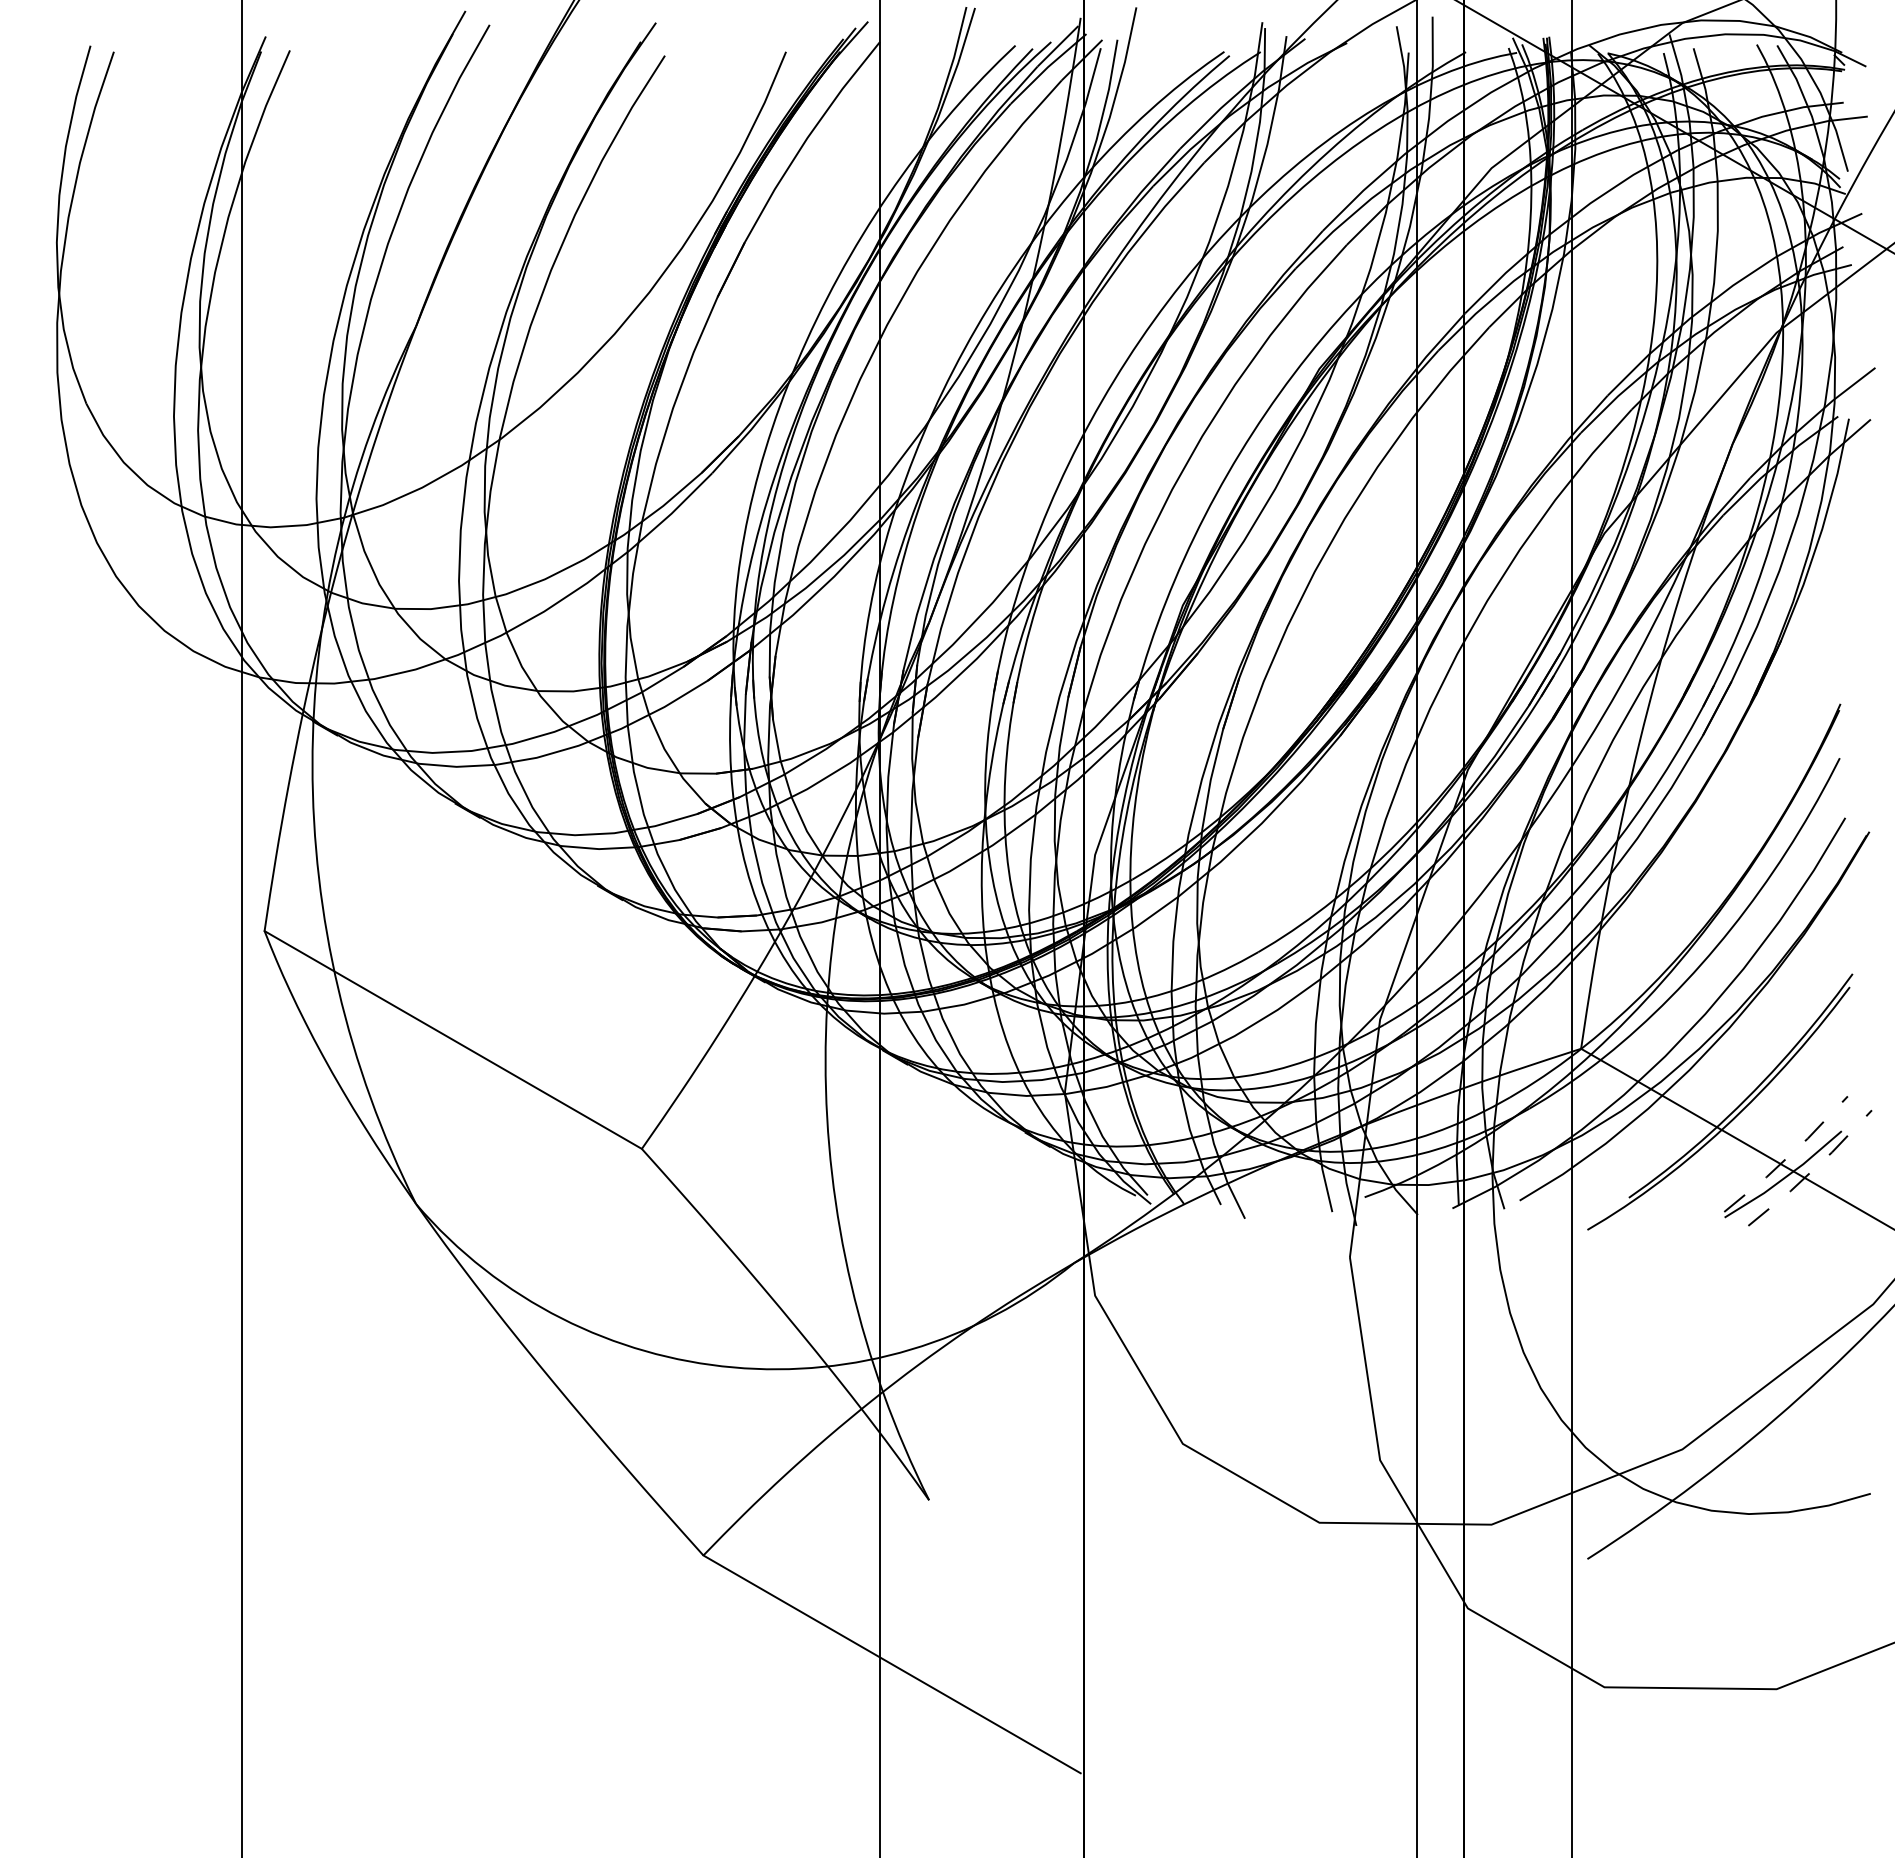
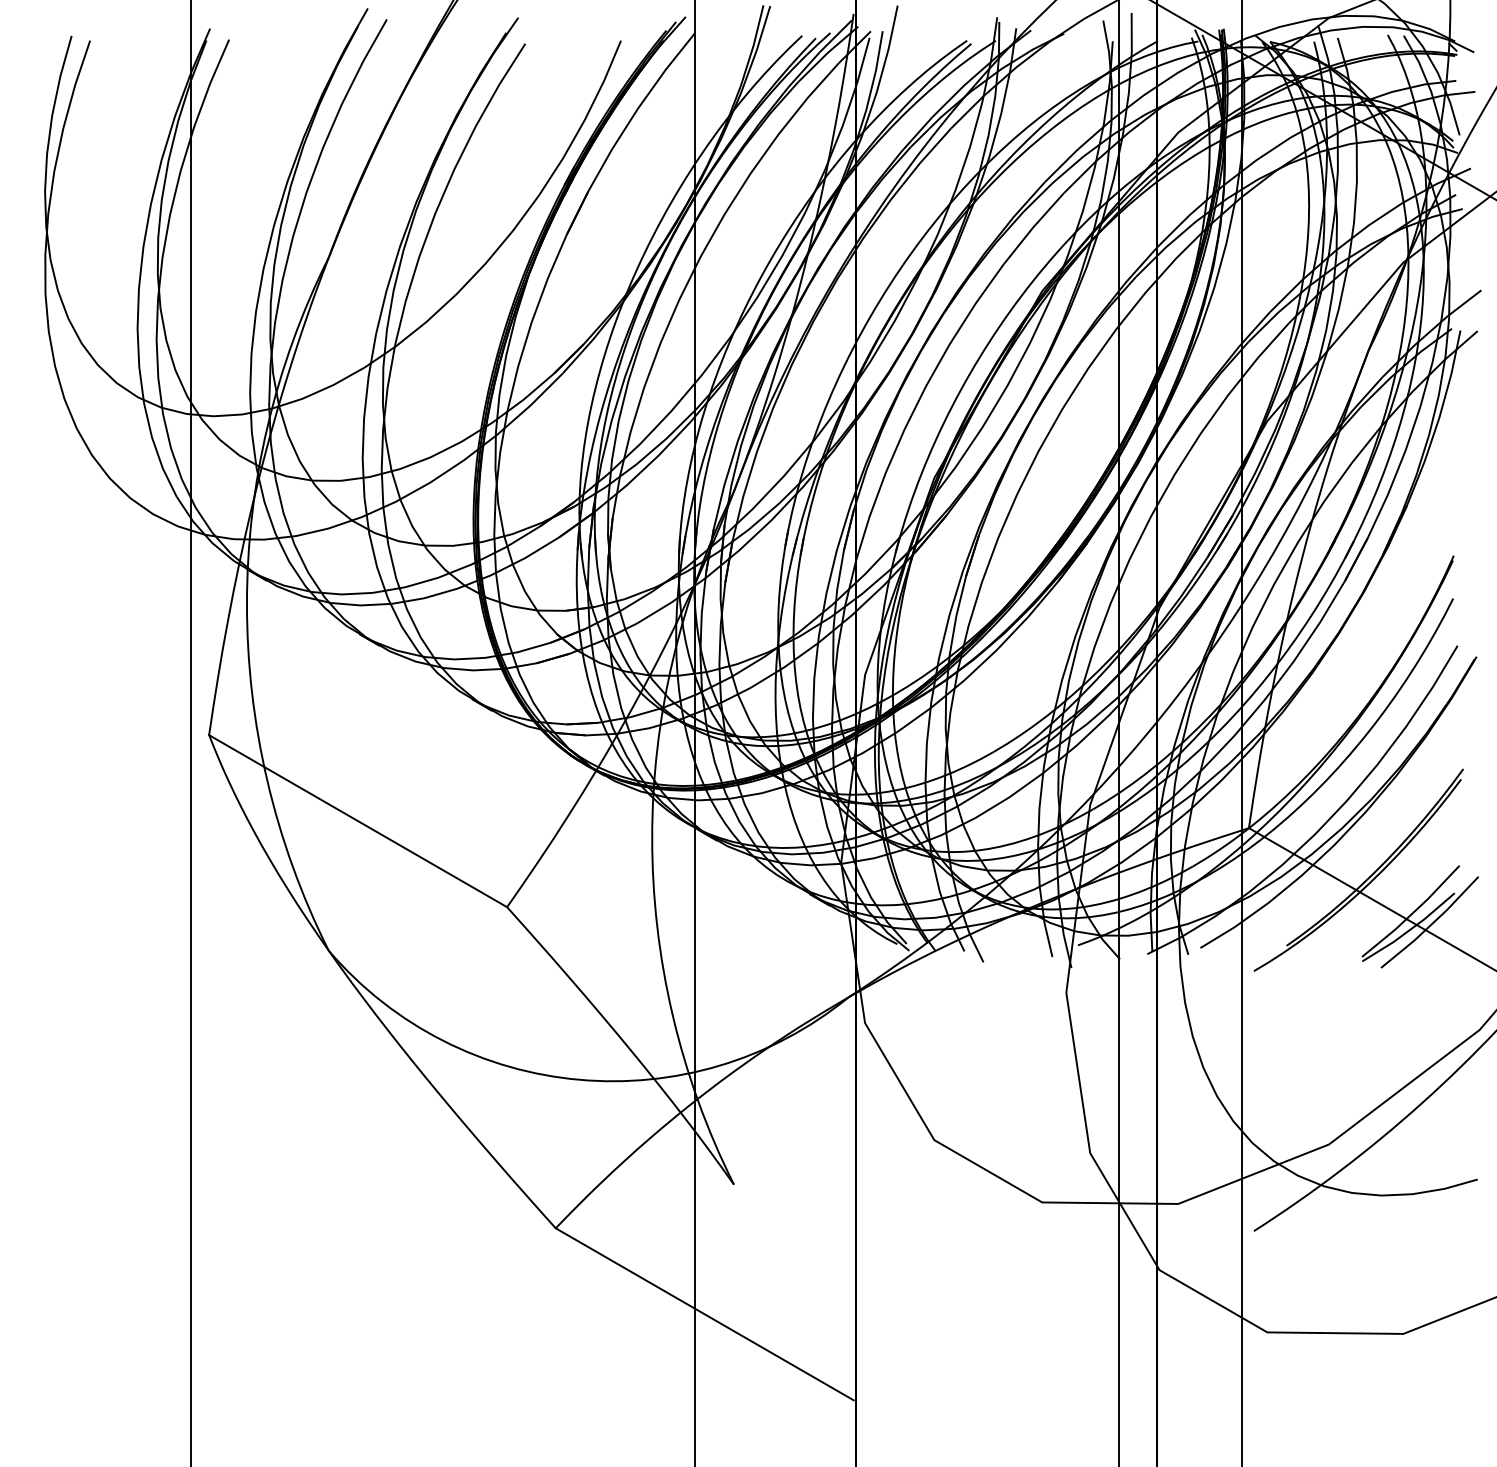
line: (1789, 1156) -> (1413, 913), dashed -> solid
line: (1813, 1170) -> (1432, 924), dashed -> solid

